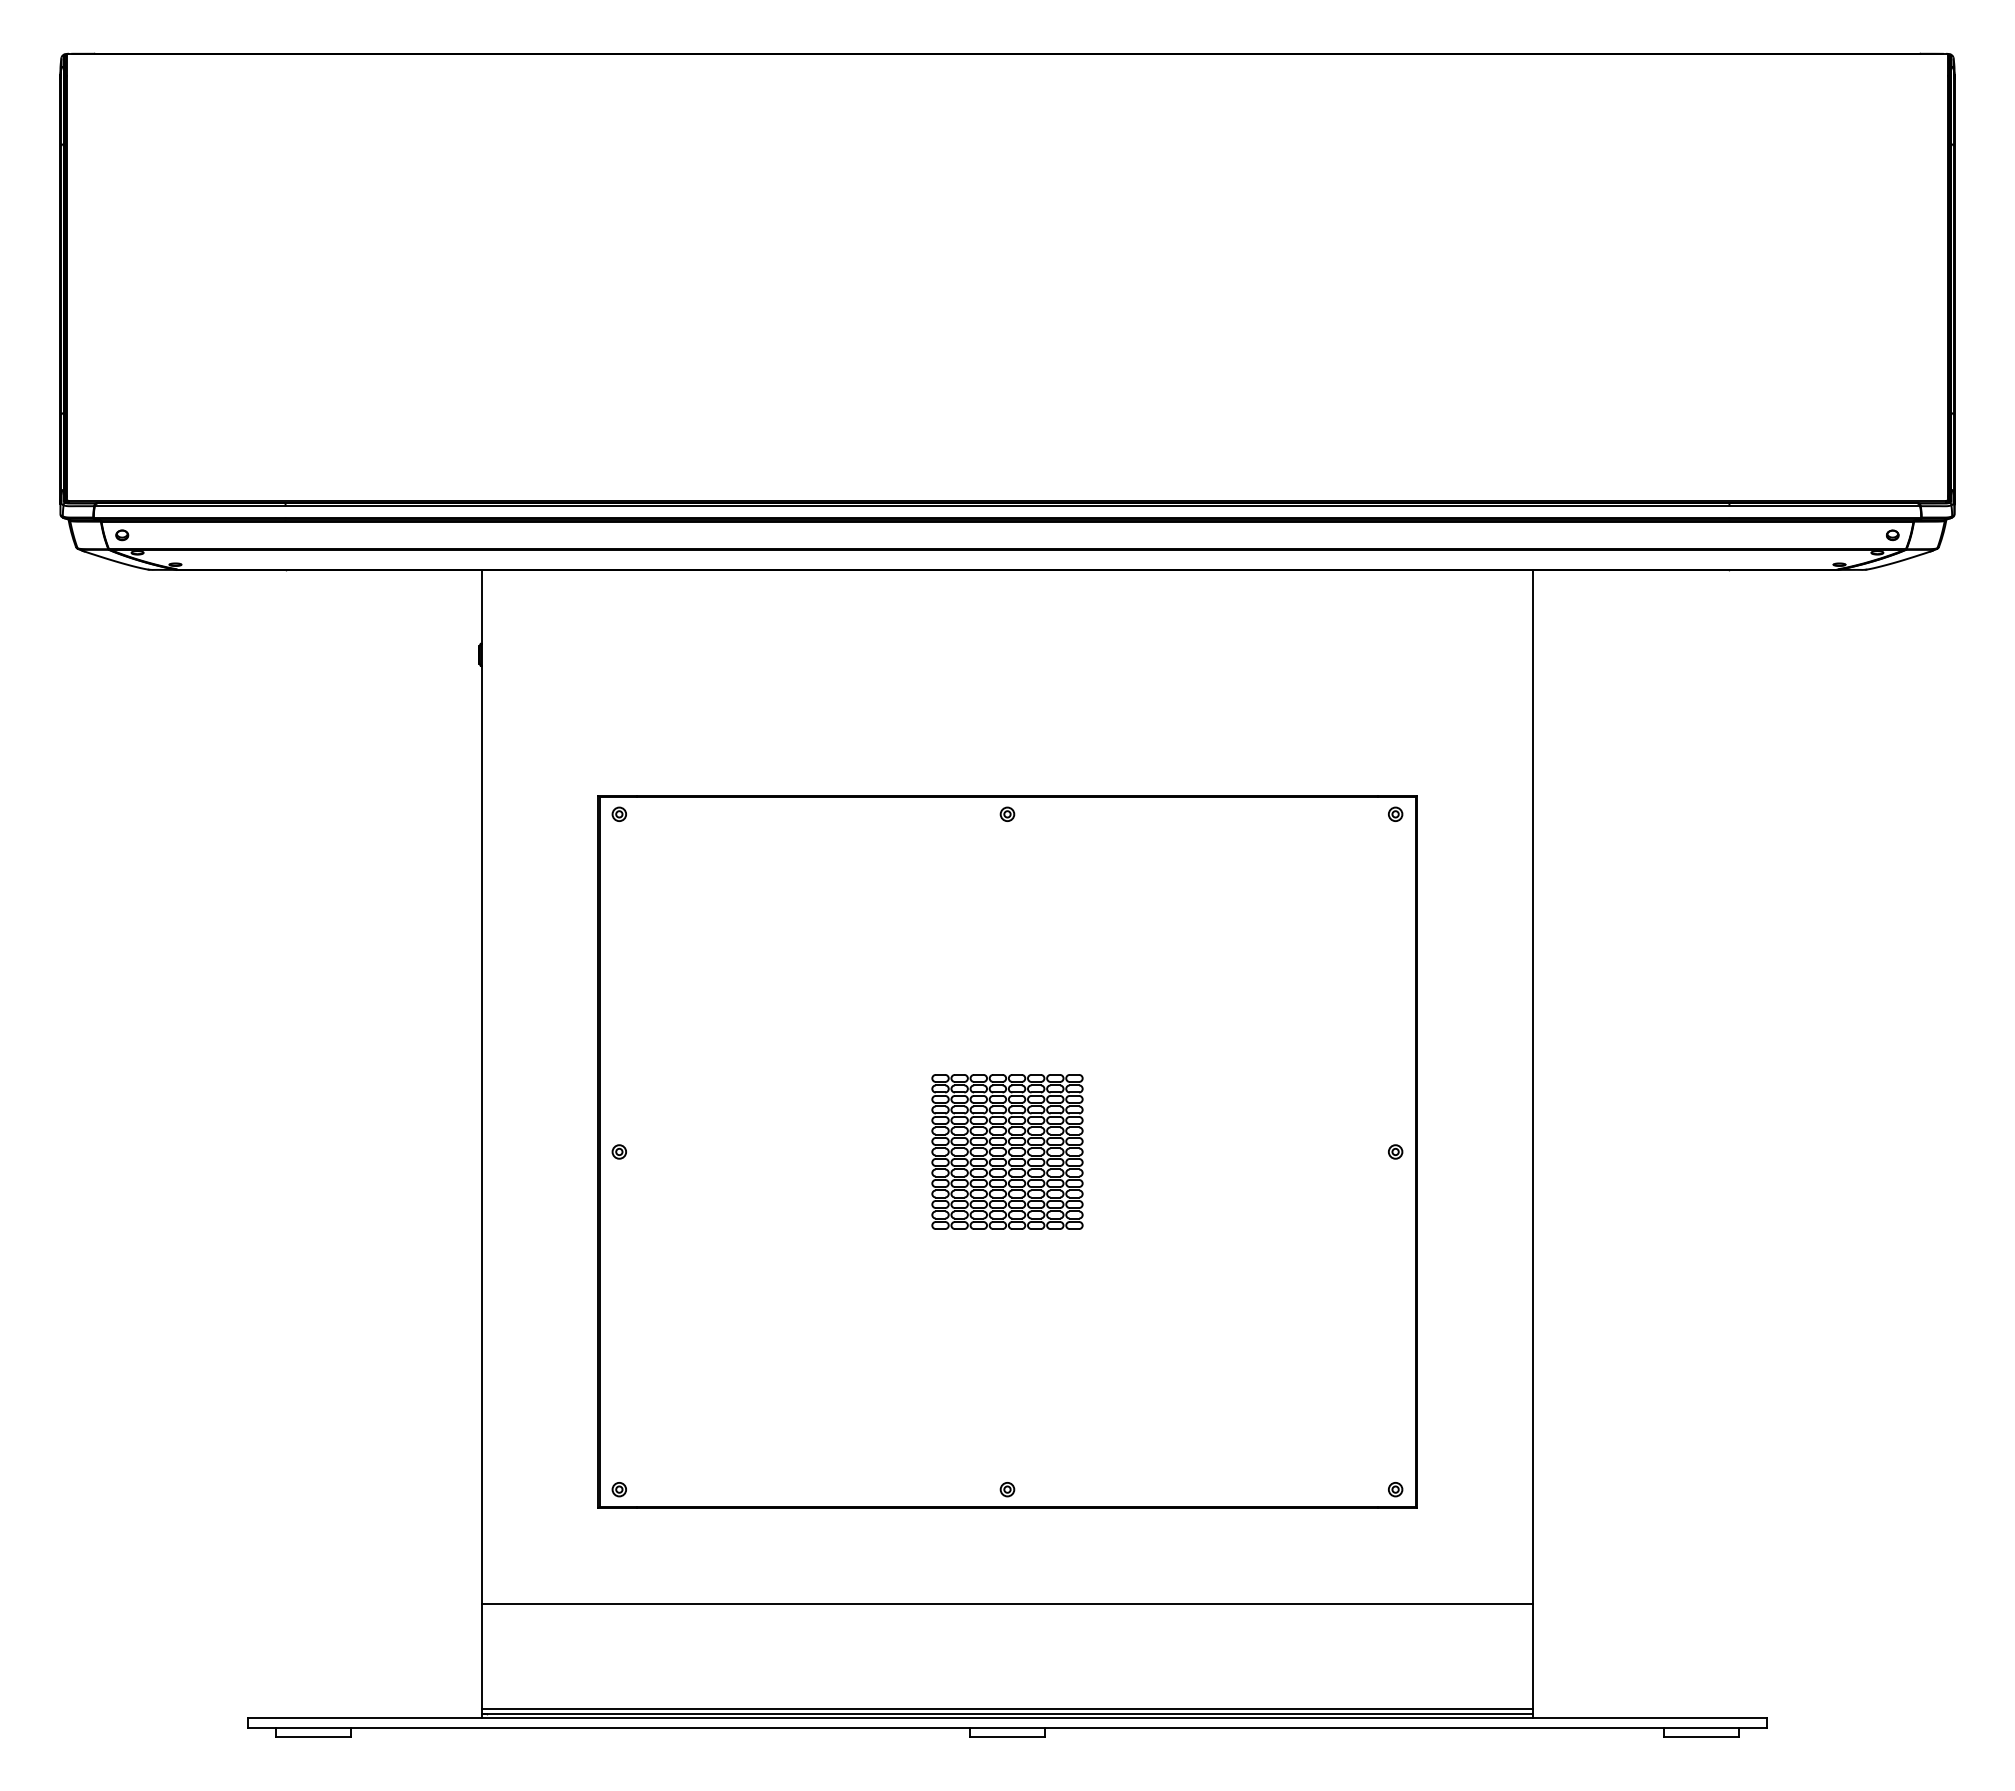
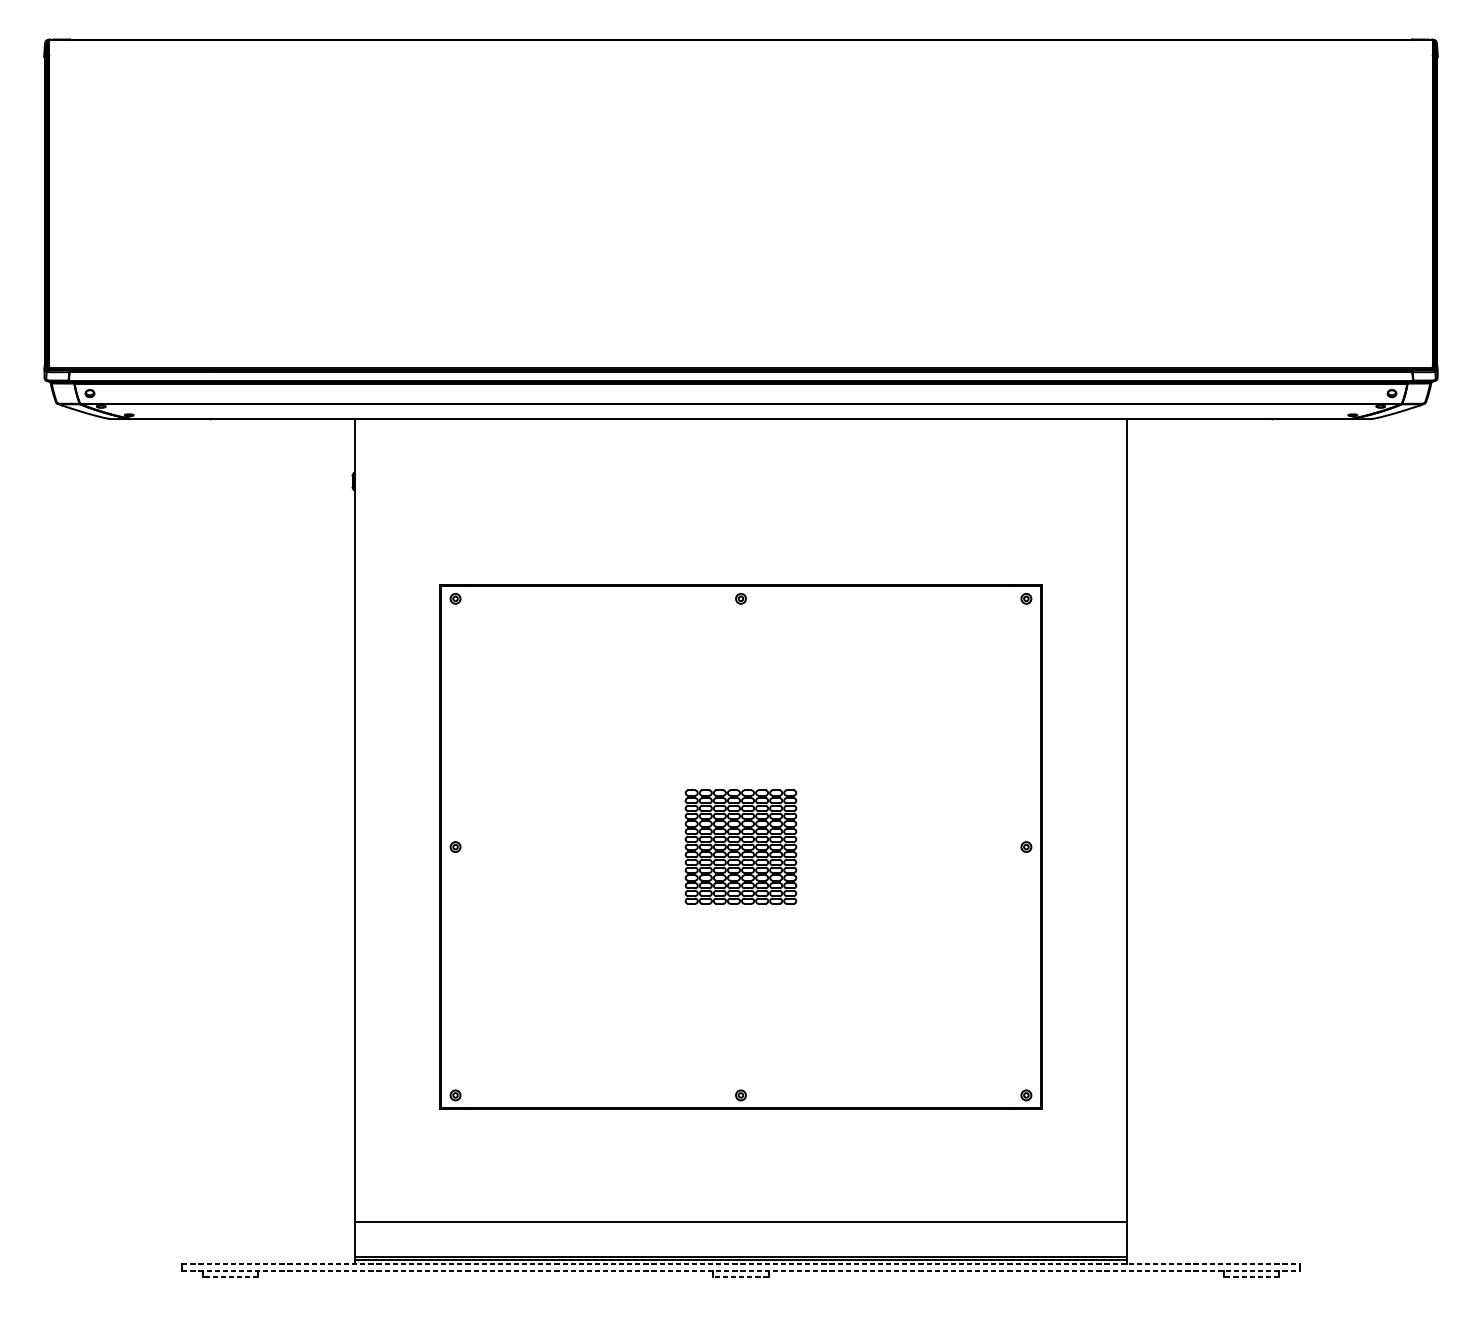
line: (1007, 1603) -> (741, 1221), moved
line: (1007, 1718) -> (741, 1263), solid -> dashed
line: (1007, 1727) -> (741, 1270), solid -> dashed
line: (313, 1737) -> (230, 1277), solid -> dashed
line: (1007, 1737) -> (741, 1277), solid -> dashed
line: (1701, 1737) -> (1251, 1277), solid -> dashed

